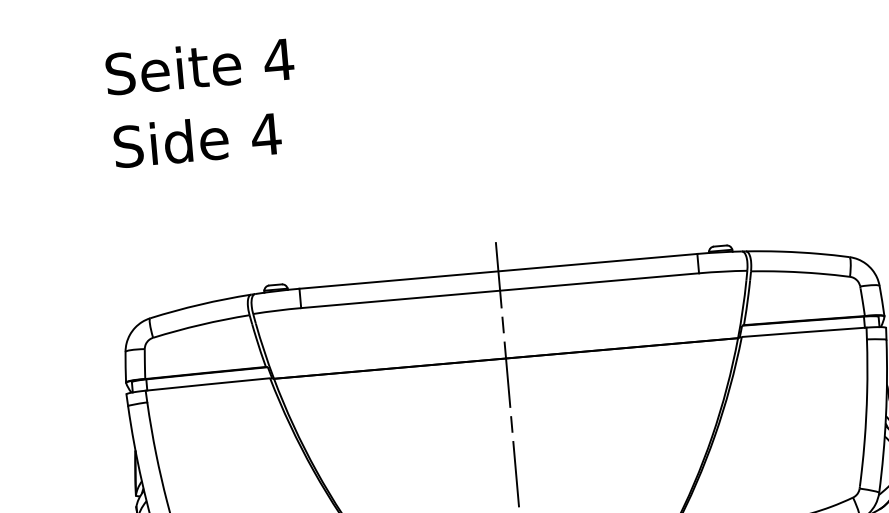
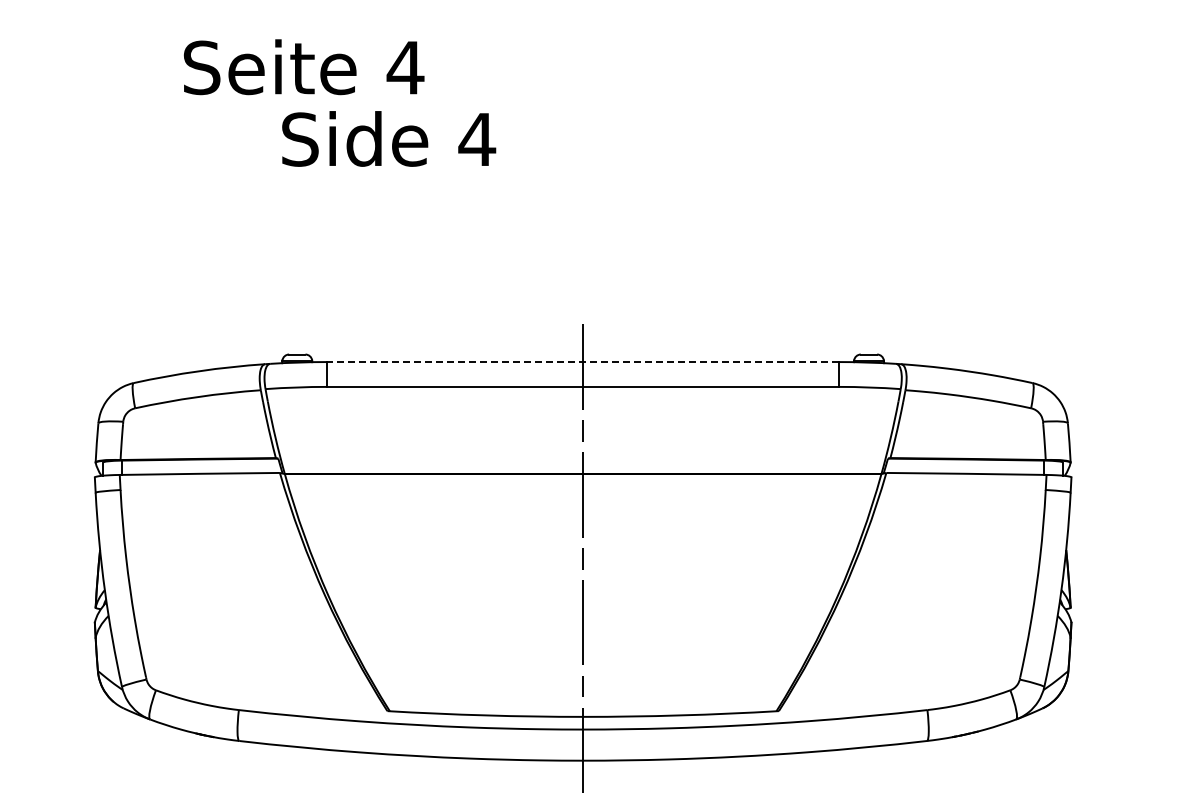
text: (199, 66) -> (303, 67), moved
text: (197, 139) -> (389, 138), moved
line: (498, 271) -> (583, 362), solid -> dashed

